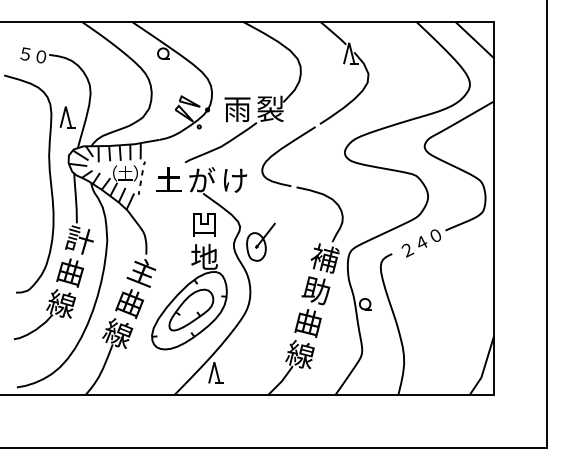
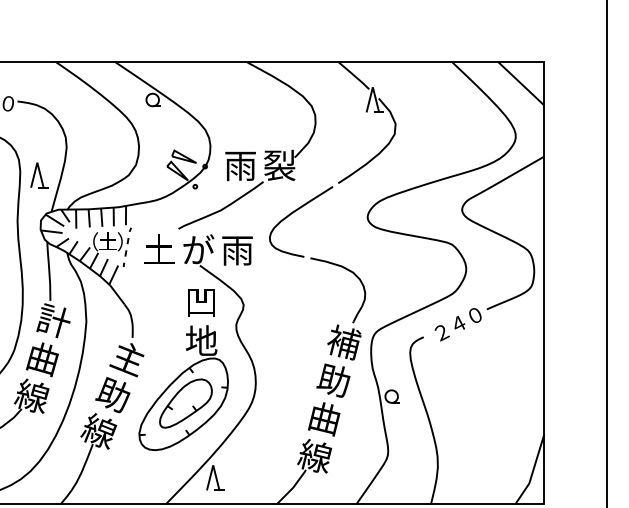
text: (234, 181) -> (237, 251), け -> 雨
part: (260, 241) -> (267, 322), removed
text: (129, 303) -> (112, 395), 曲 -> 助

